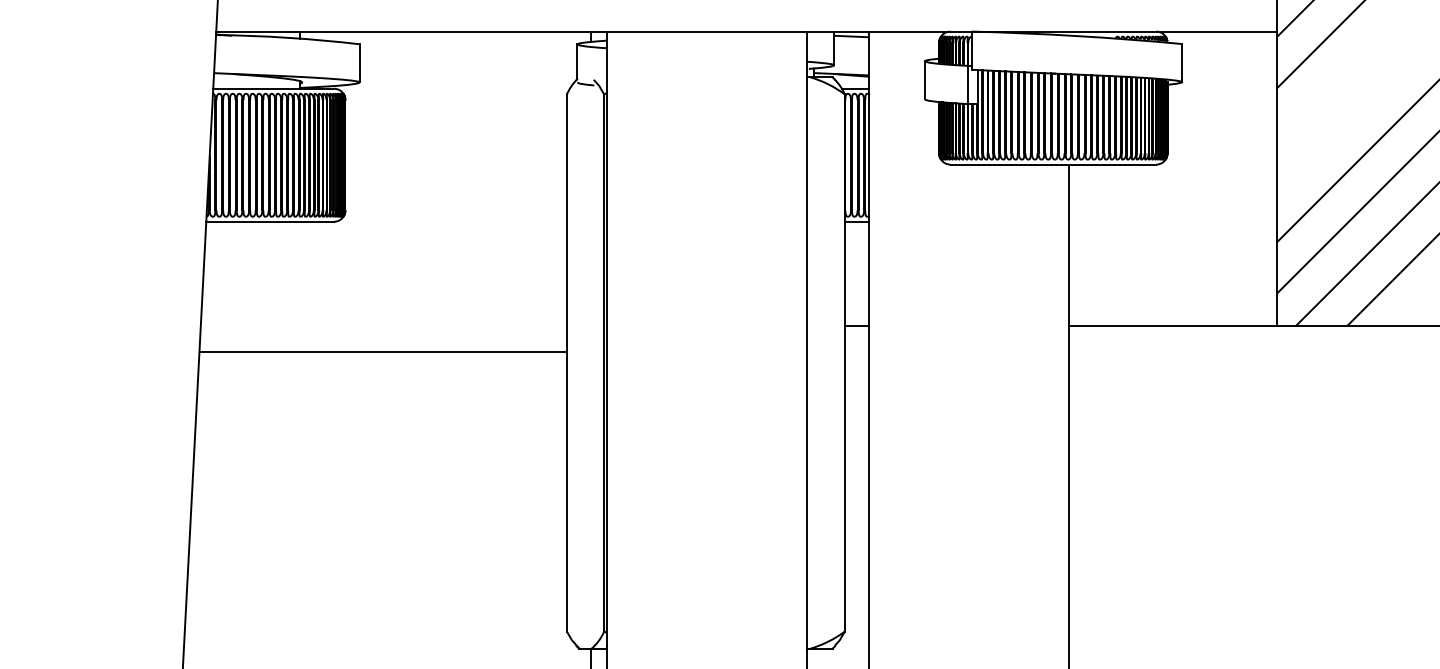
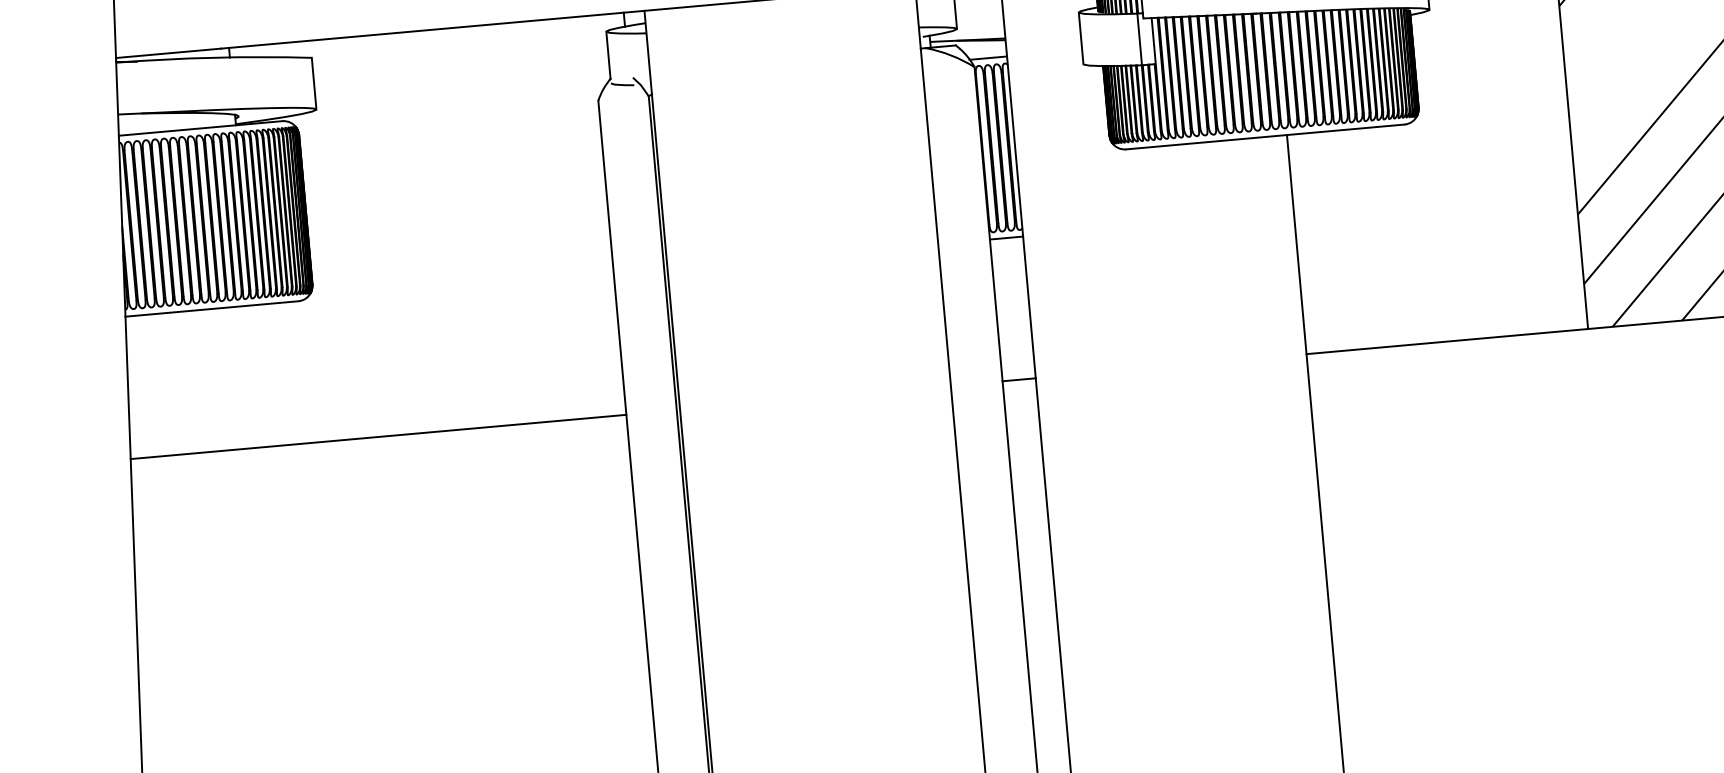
line: (383, 352) -> (378, 437), moved

